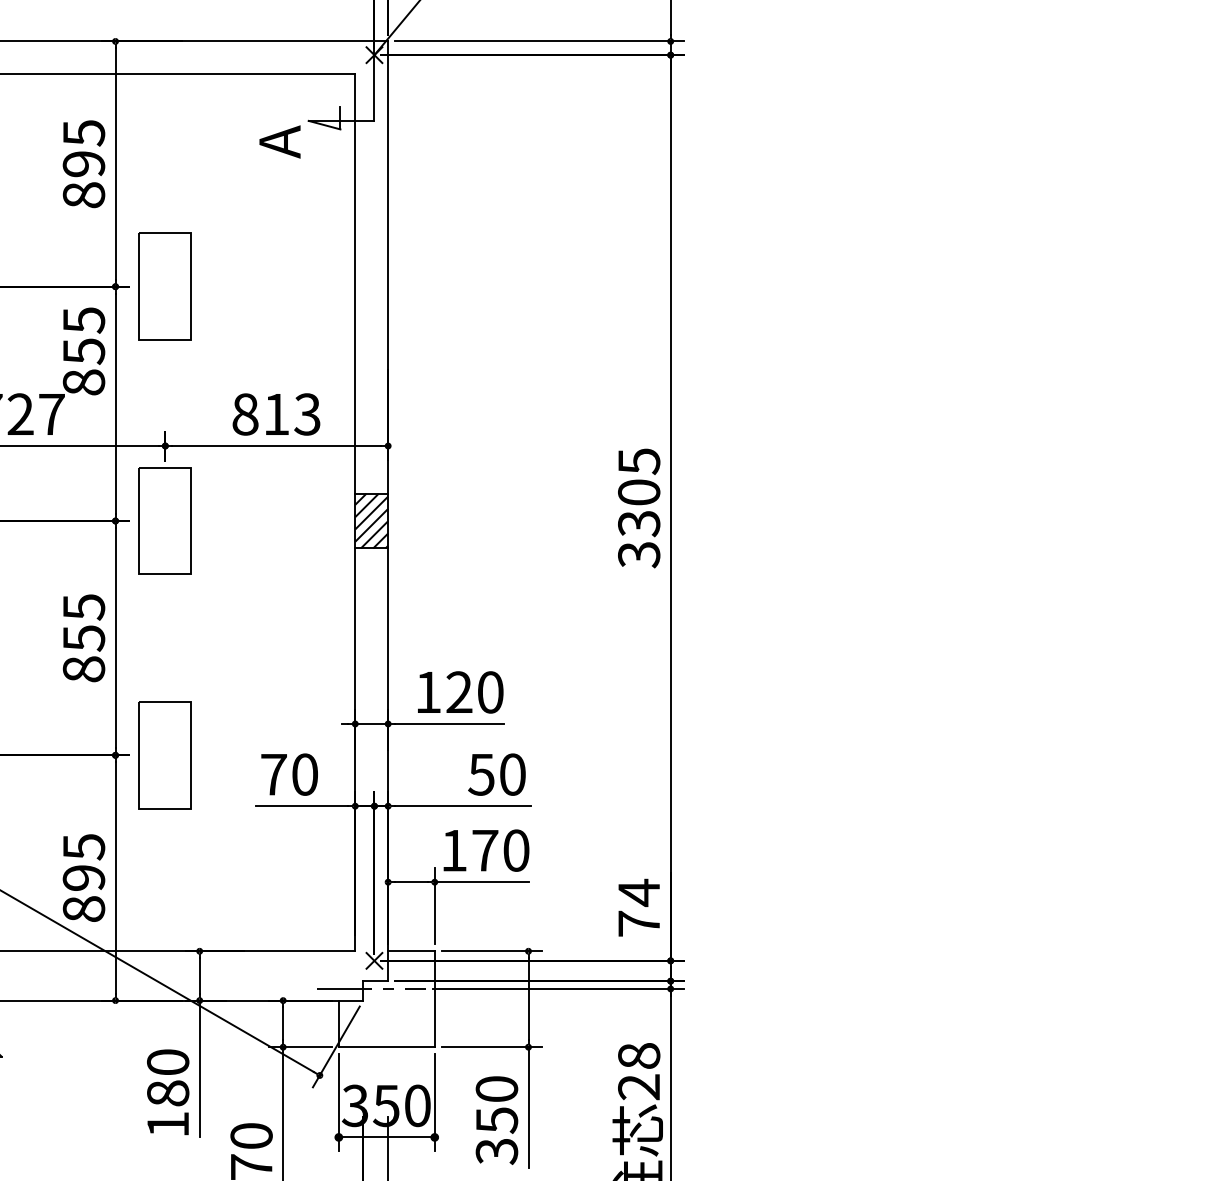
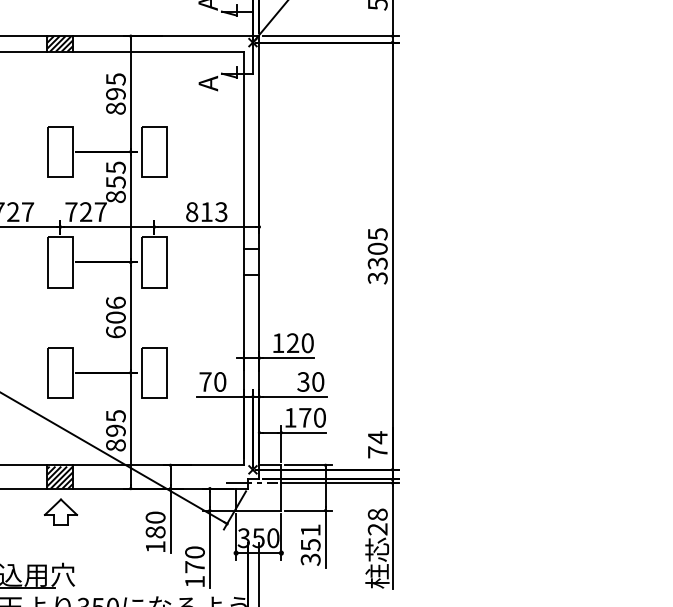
hatch: (371, 521) -> (251, 262), removed
text: (83, 637) -> (115, 317), 855 -> 606
text: (481, 773) -> (303, 381), 50 -> 30
text: (496, 1089) -> (310, 530), 350 -> 351

